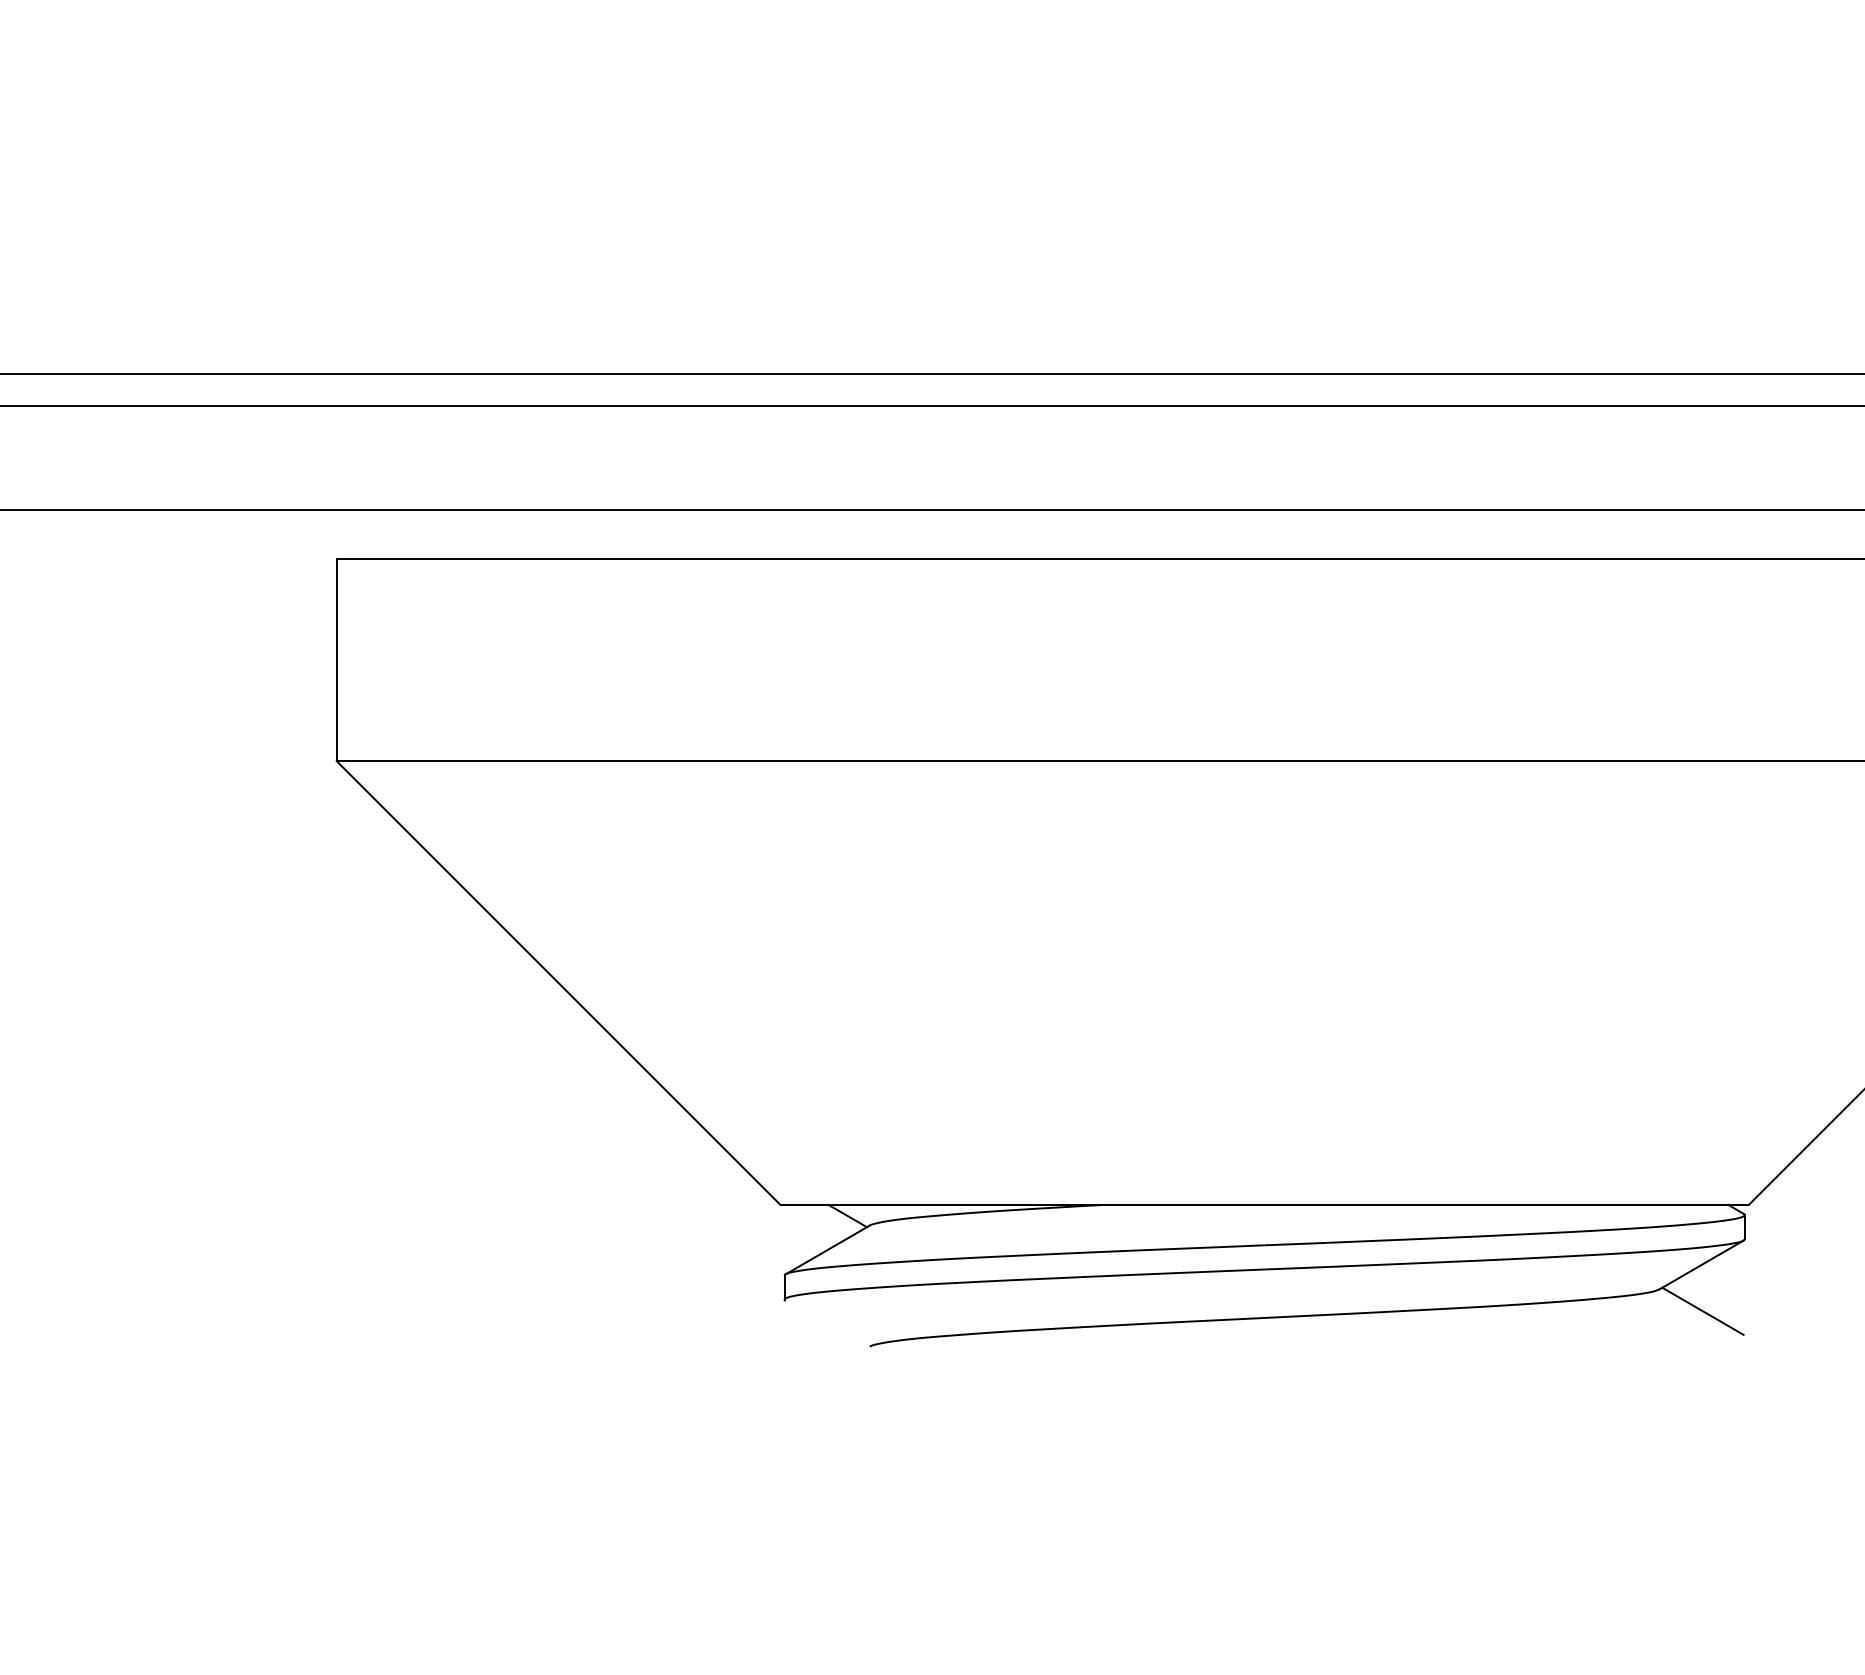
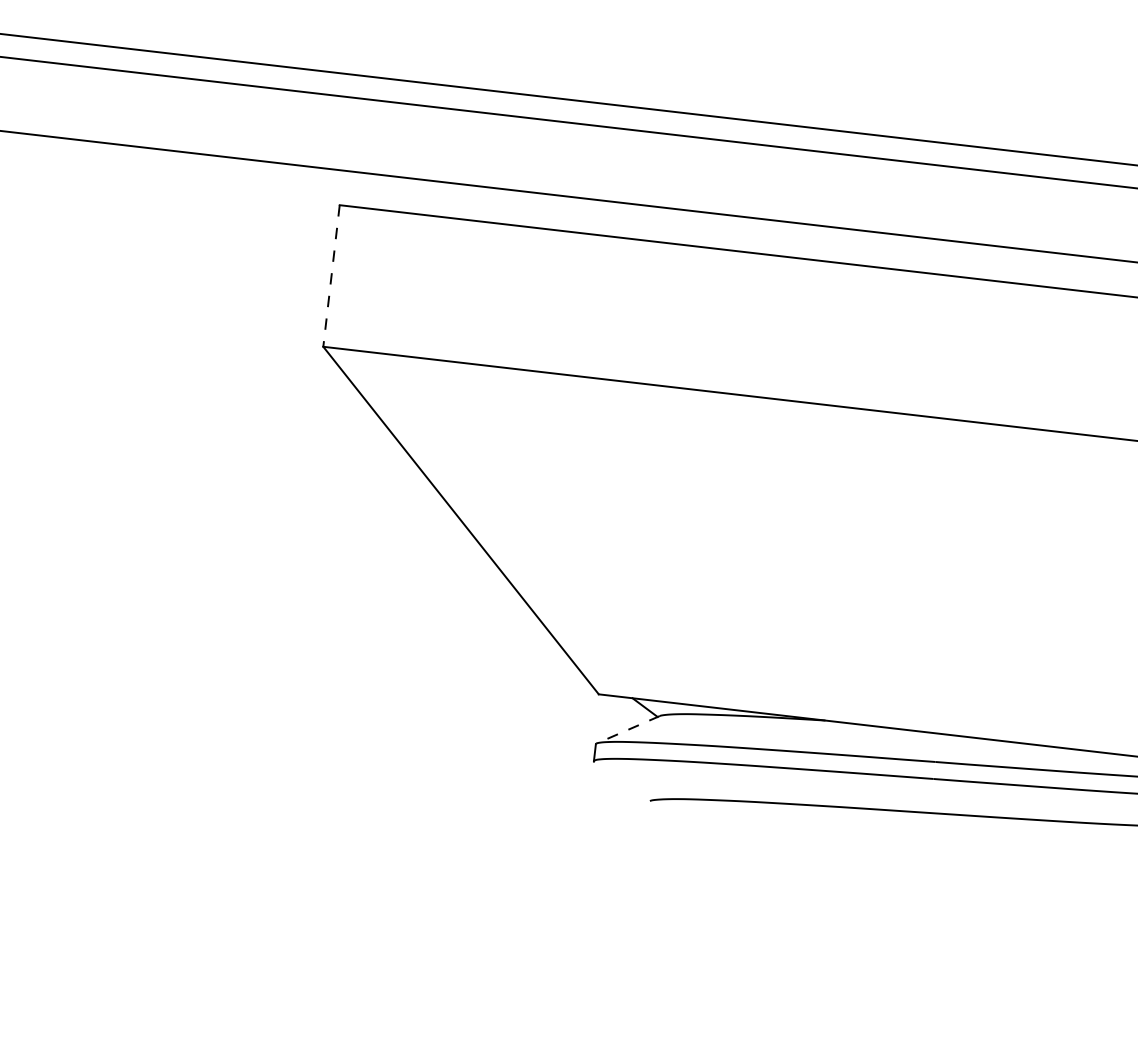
line: (336, 660) -> (331, 276), solid -> dashed
line: (827, 1249) -> (628, 729), solid -> dashed

